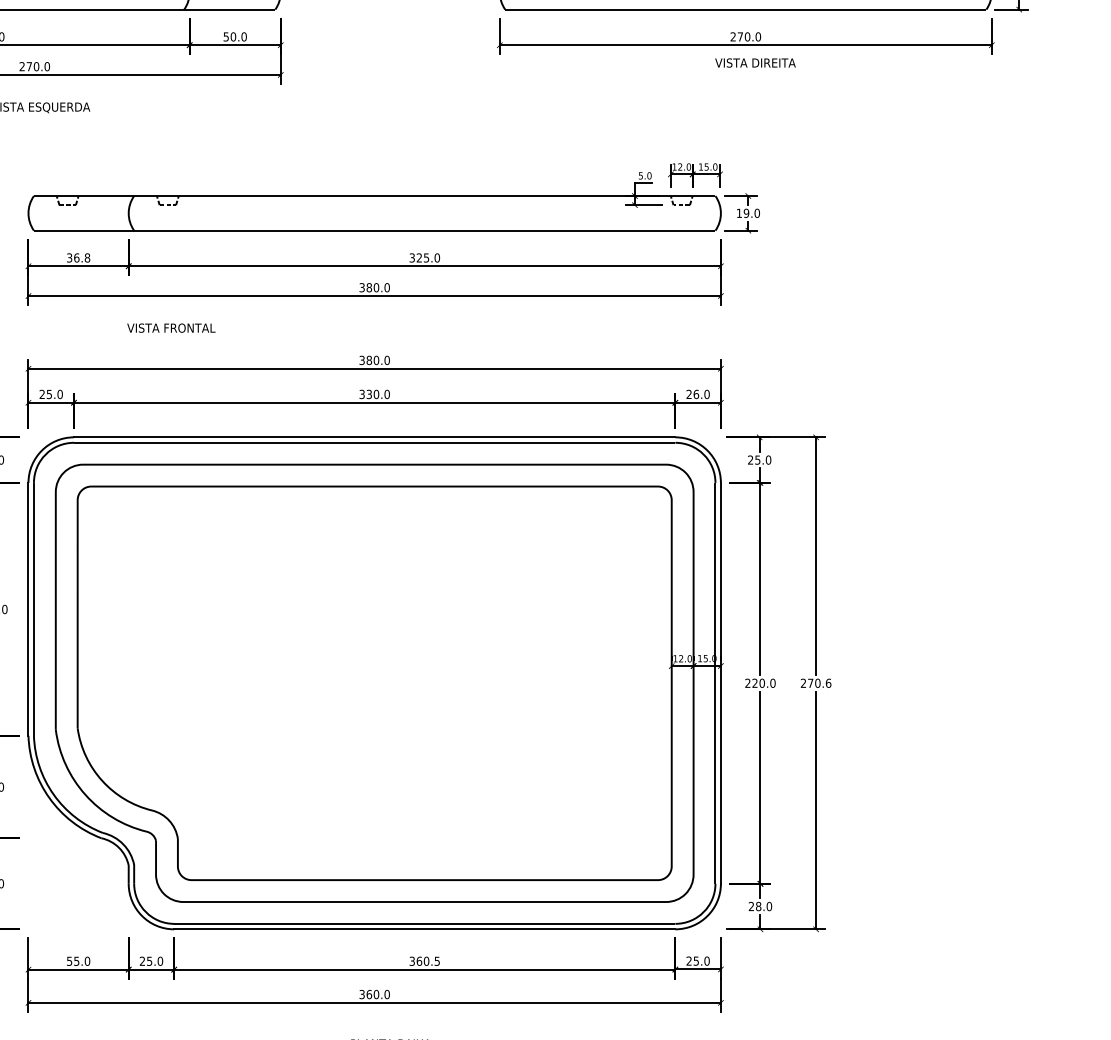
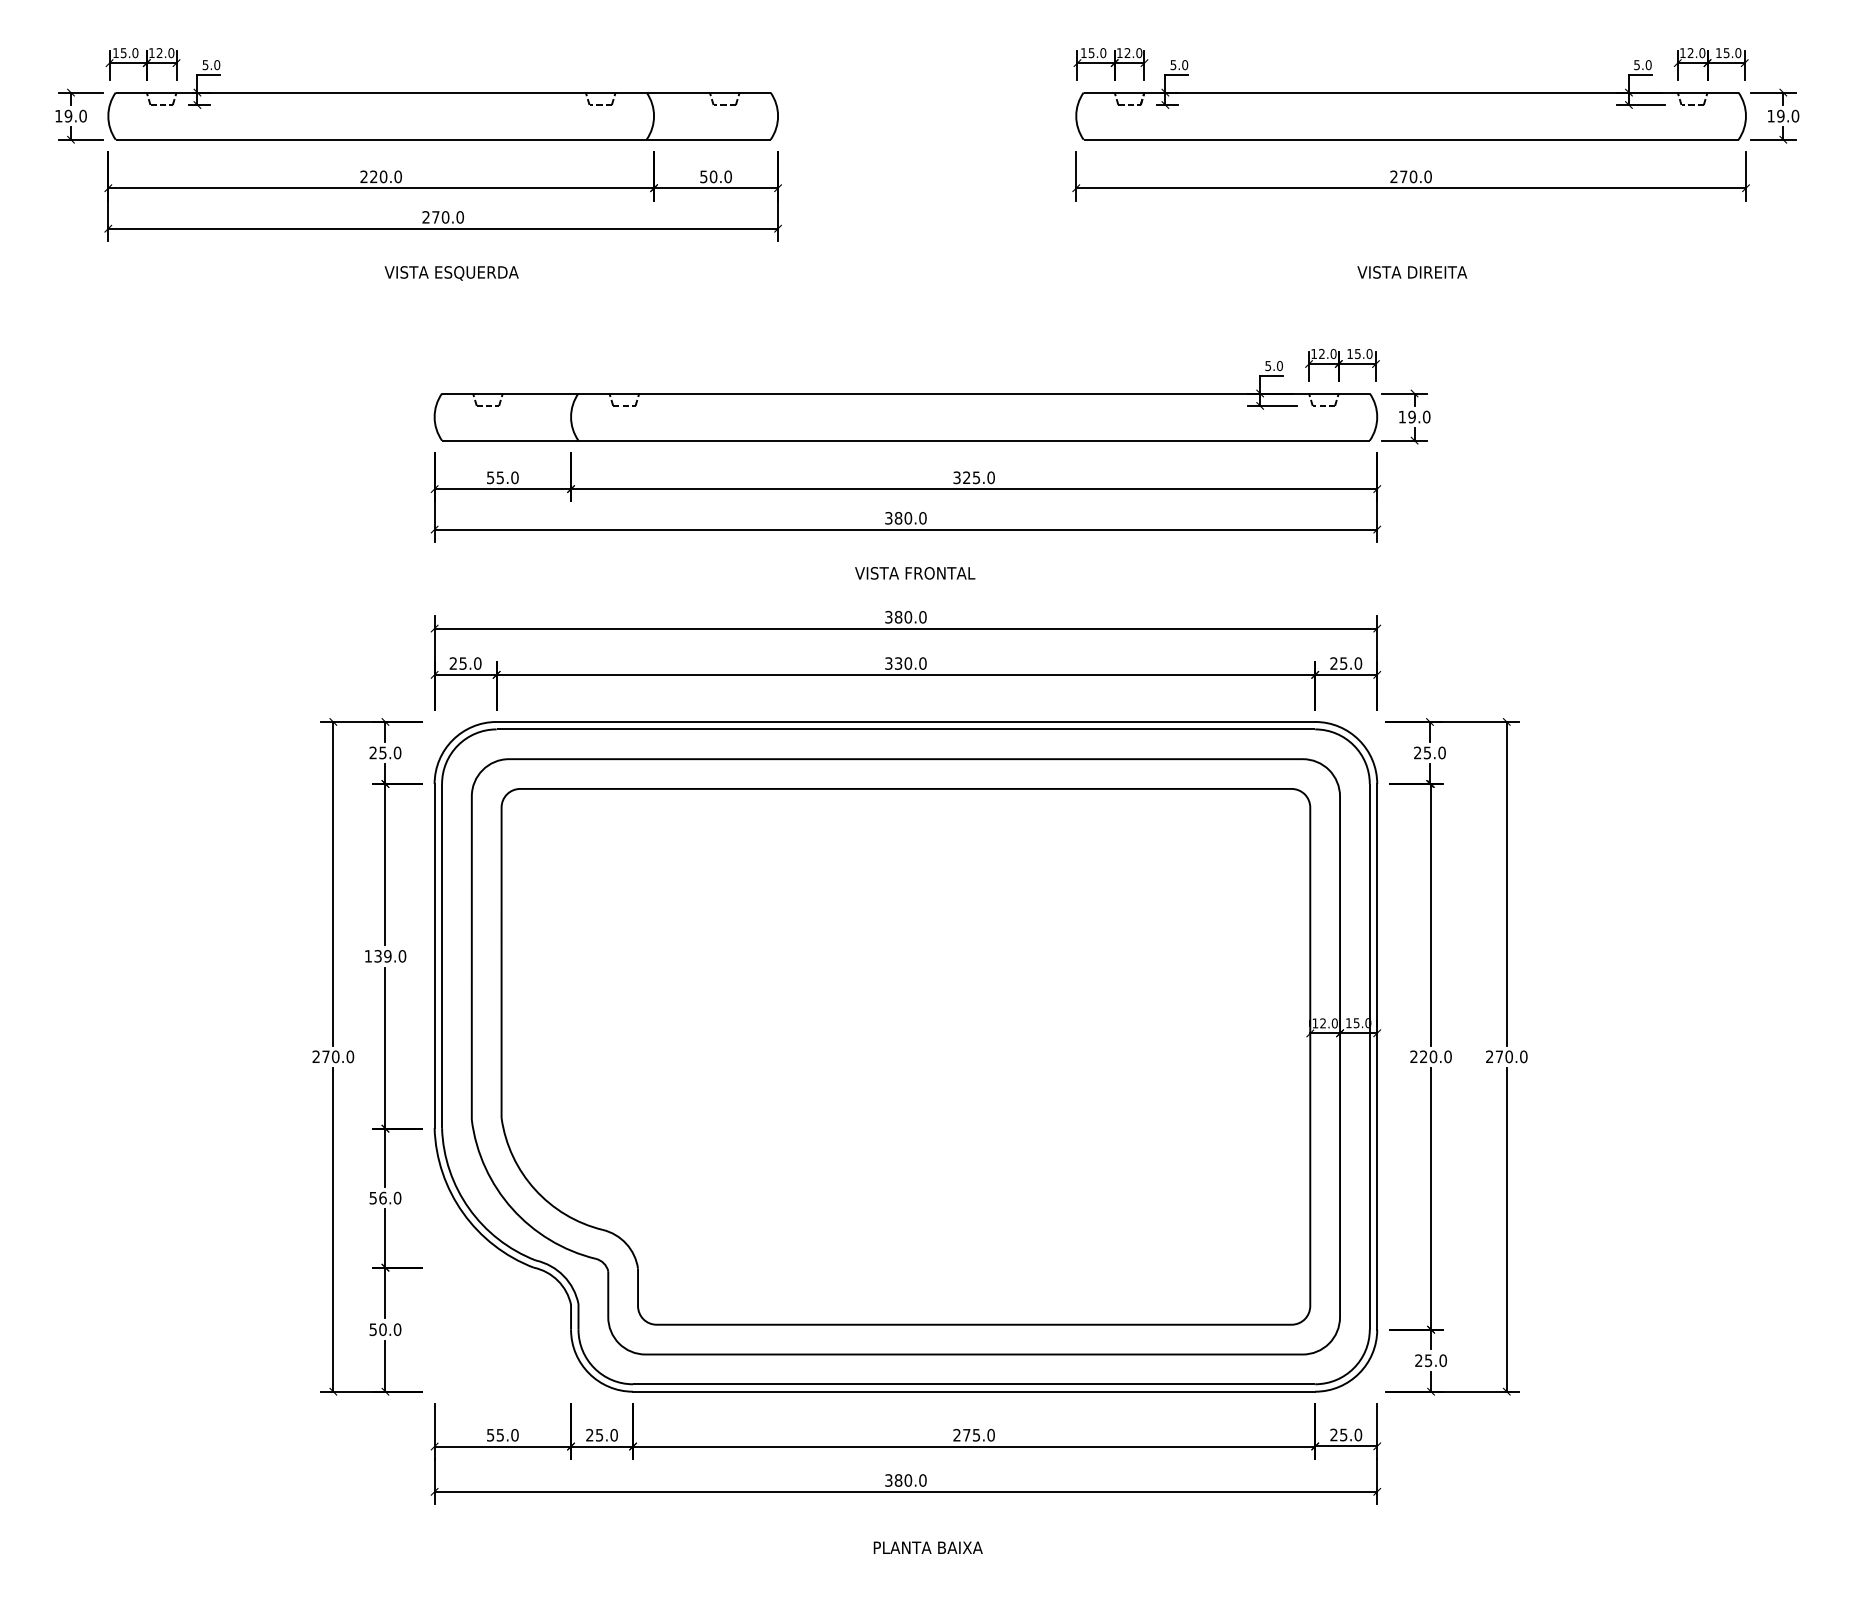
text: (755, 63) -> (1412, 272), moved
text: (78, 257) -> (502, 477), 36.8 -> 55.0
text: (171, 328) -> (915, 573), moved
text: (696, 394) -> (1343, 663), 26.0 -> 25.0
text: (828, 683) -> (1523, 1056), 270.6 -> 270.0
text: (758, 906) -> (1428, 1360), 28.0 -> 25.0
text: (424, 960) -> (973, 1434), 360.5 -> 275.0
text: (369, 994) -> (898, 1480), 360.0 -> 380.0

